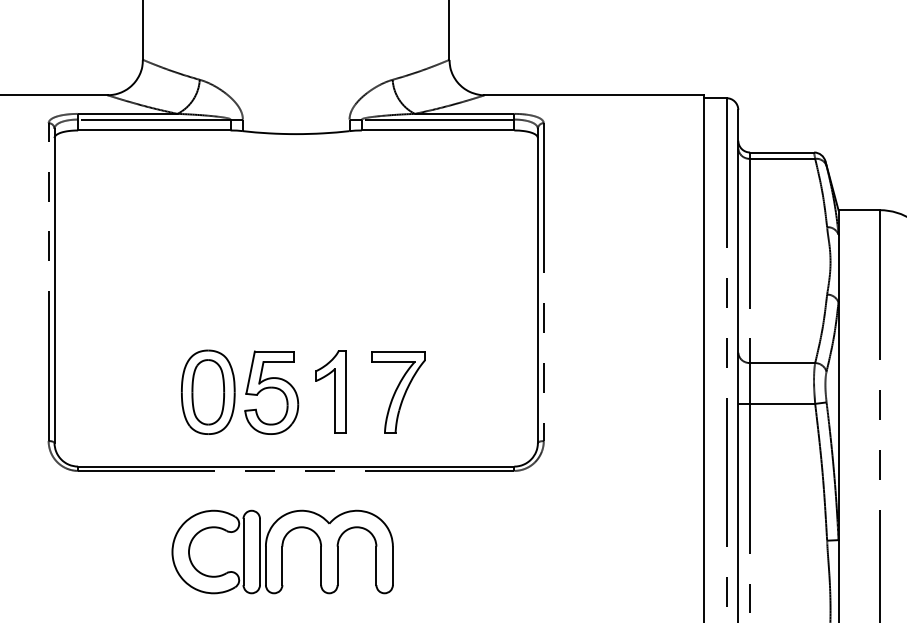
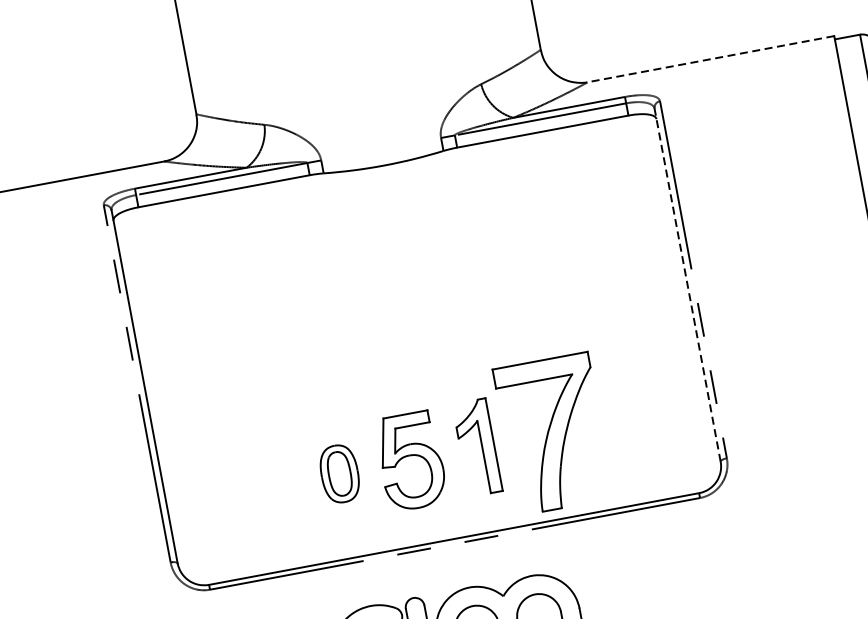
line: (594, 95) -> (711, 59), solid -> dashed
line: (537, 285) -> (687, 284), solid -> dashed
part: (208, 391) -> (339, 473), size x0.6
part: (398, 392) -> (553, 434), size x1.6

